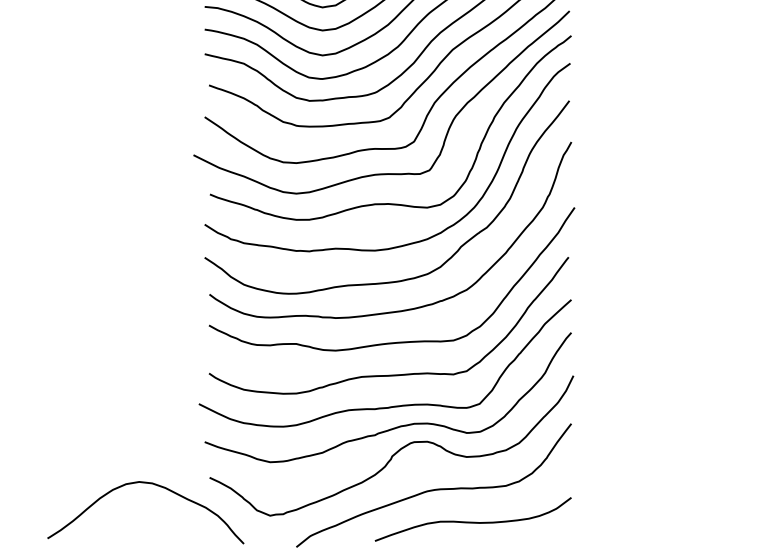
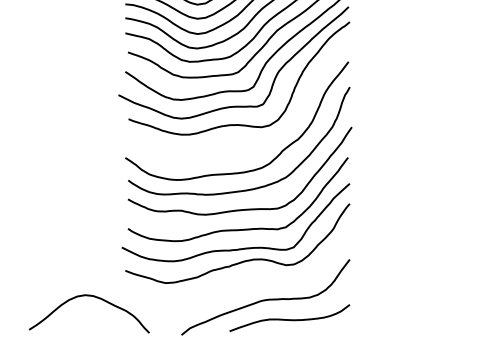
curve: (409, 242) -> (250, 148), removed
curve: (396, 451) -> (242, 276), removed

